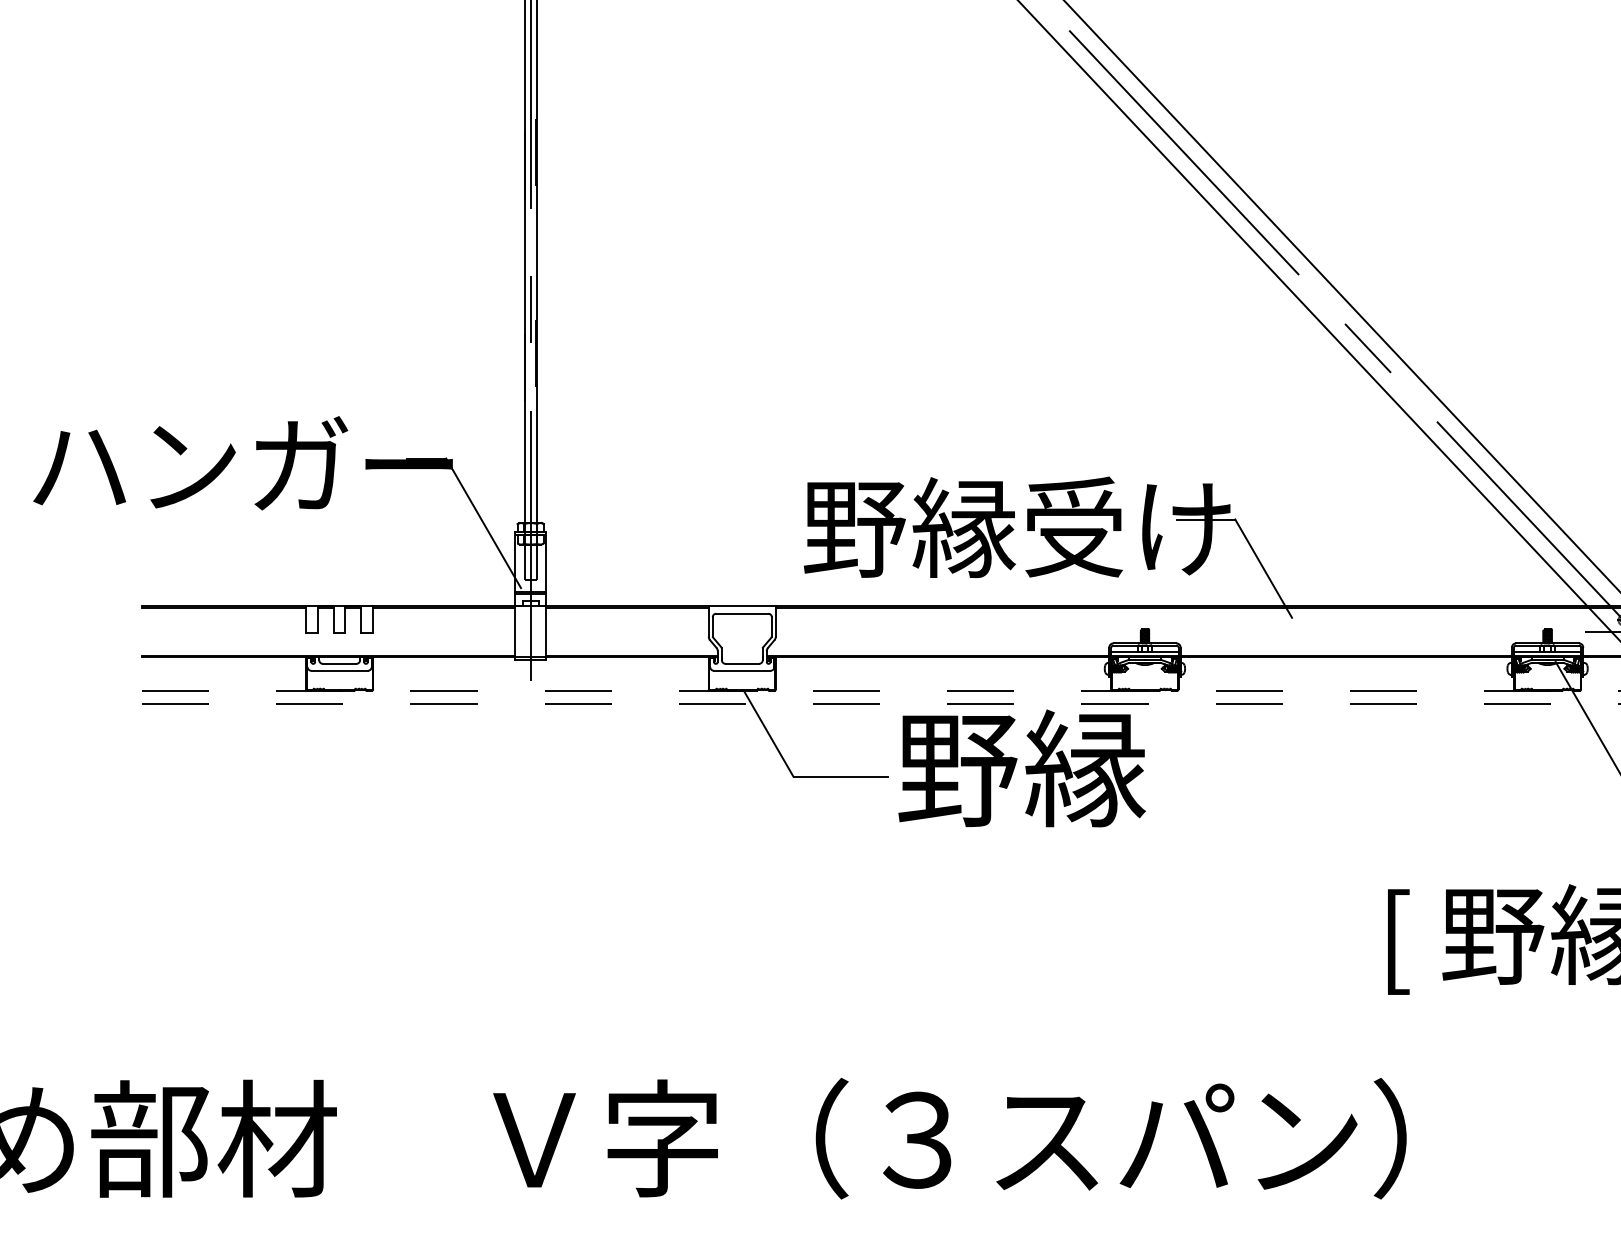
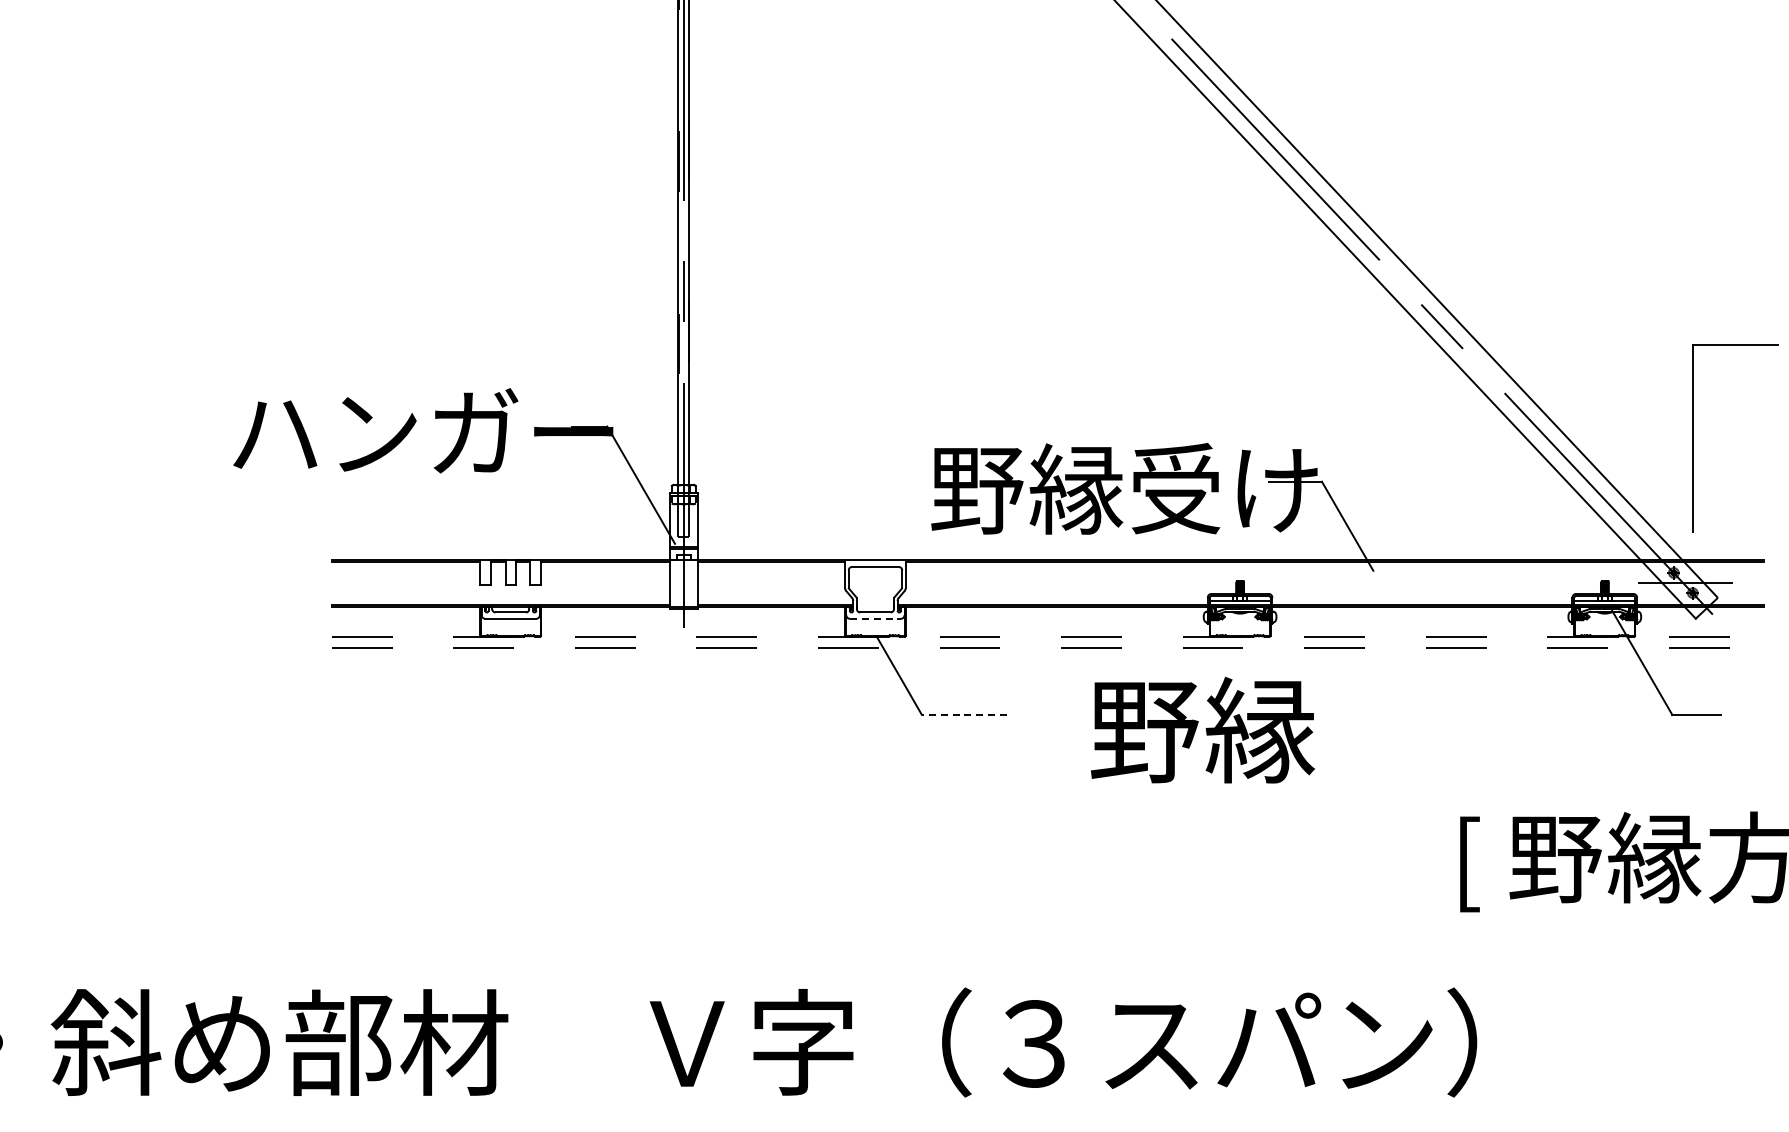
line: (742, 670) -> (875, 618), solid -> dashed
text: (1021, 767) -> (1202, 729), moved
line: (840, 776) -> (964, 714), solid -> dashed

